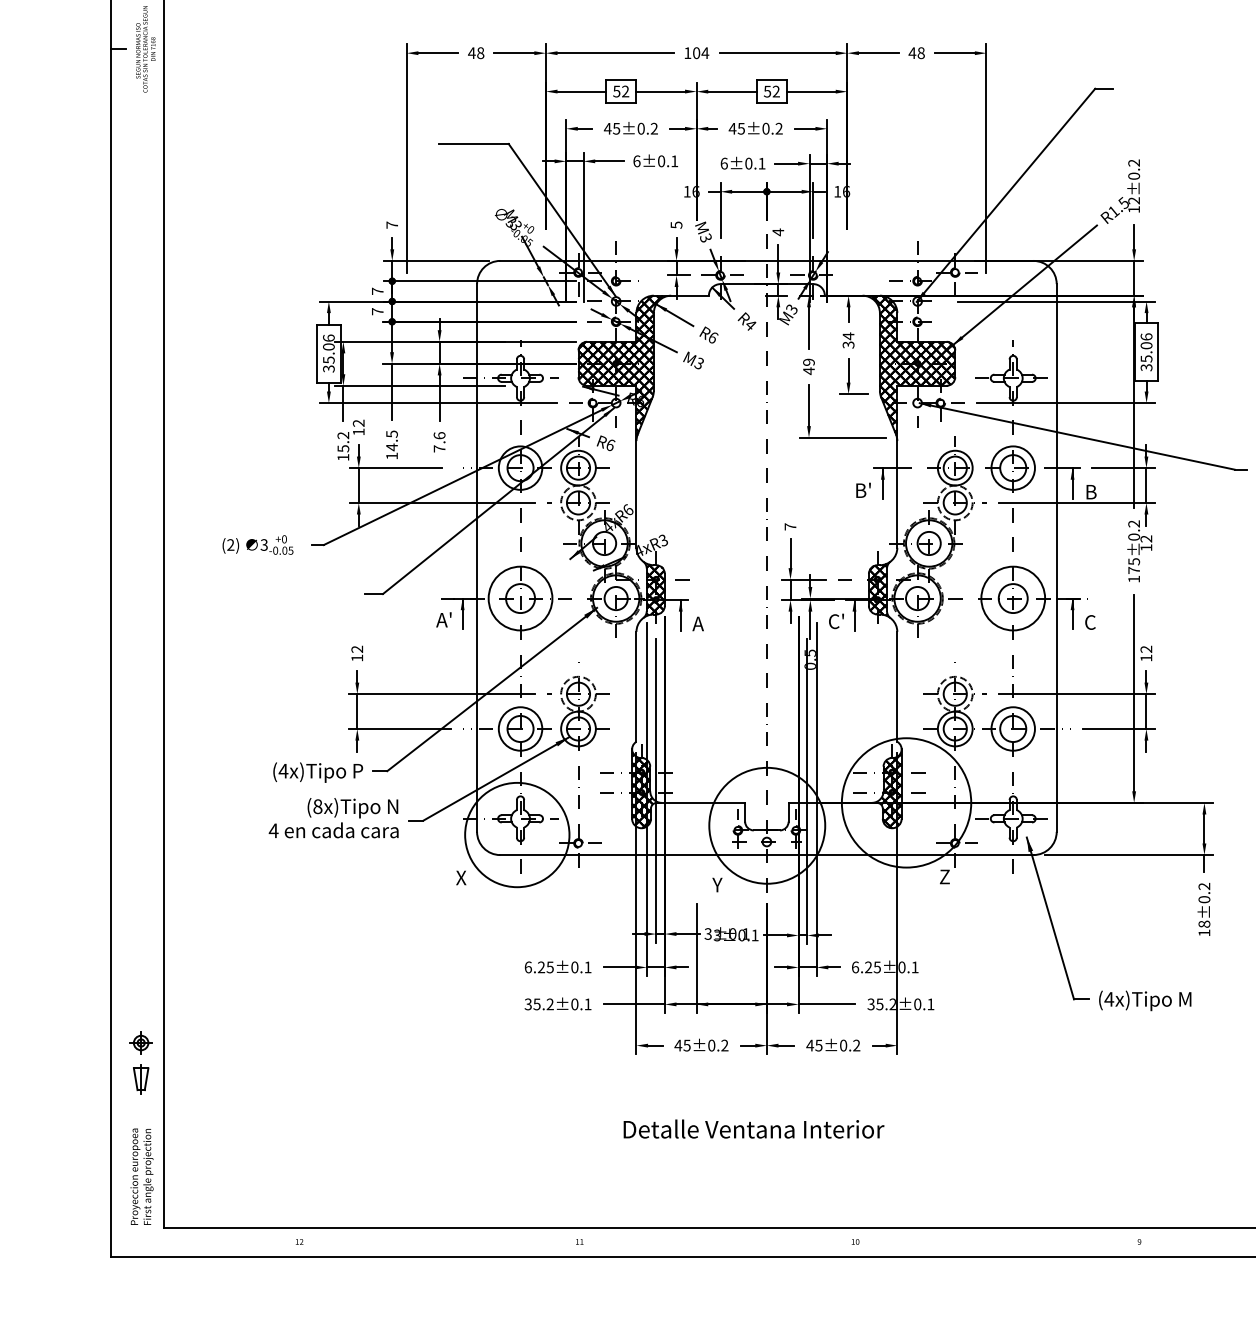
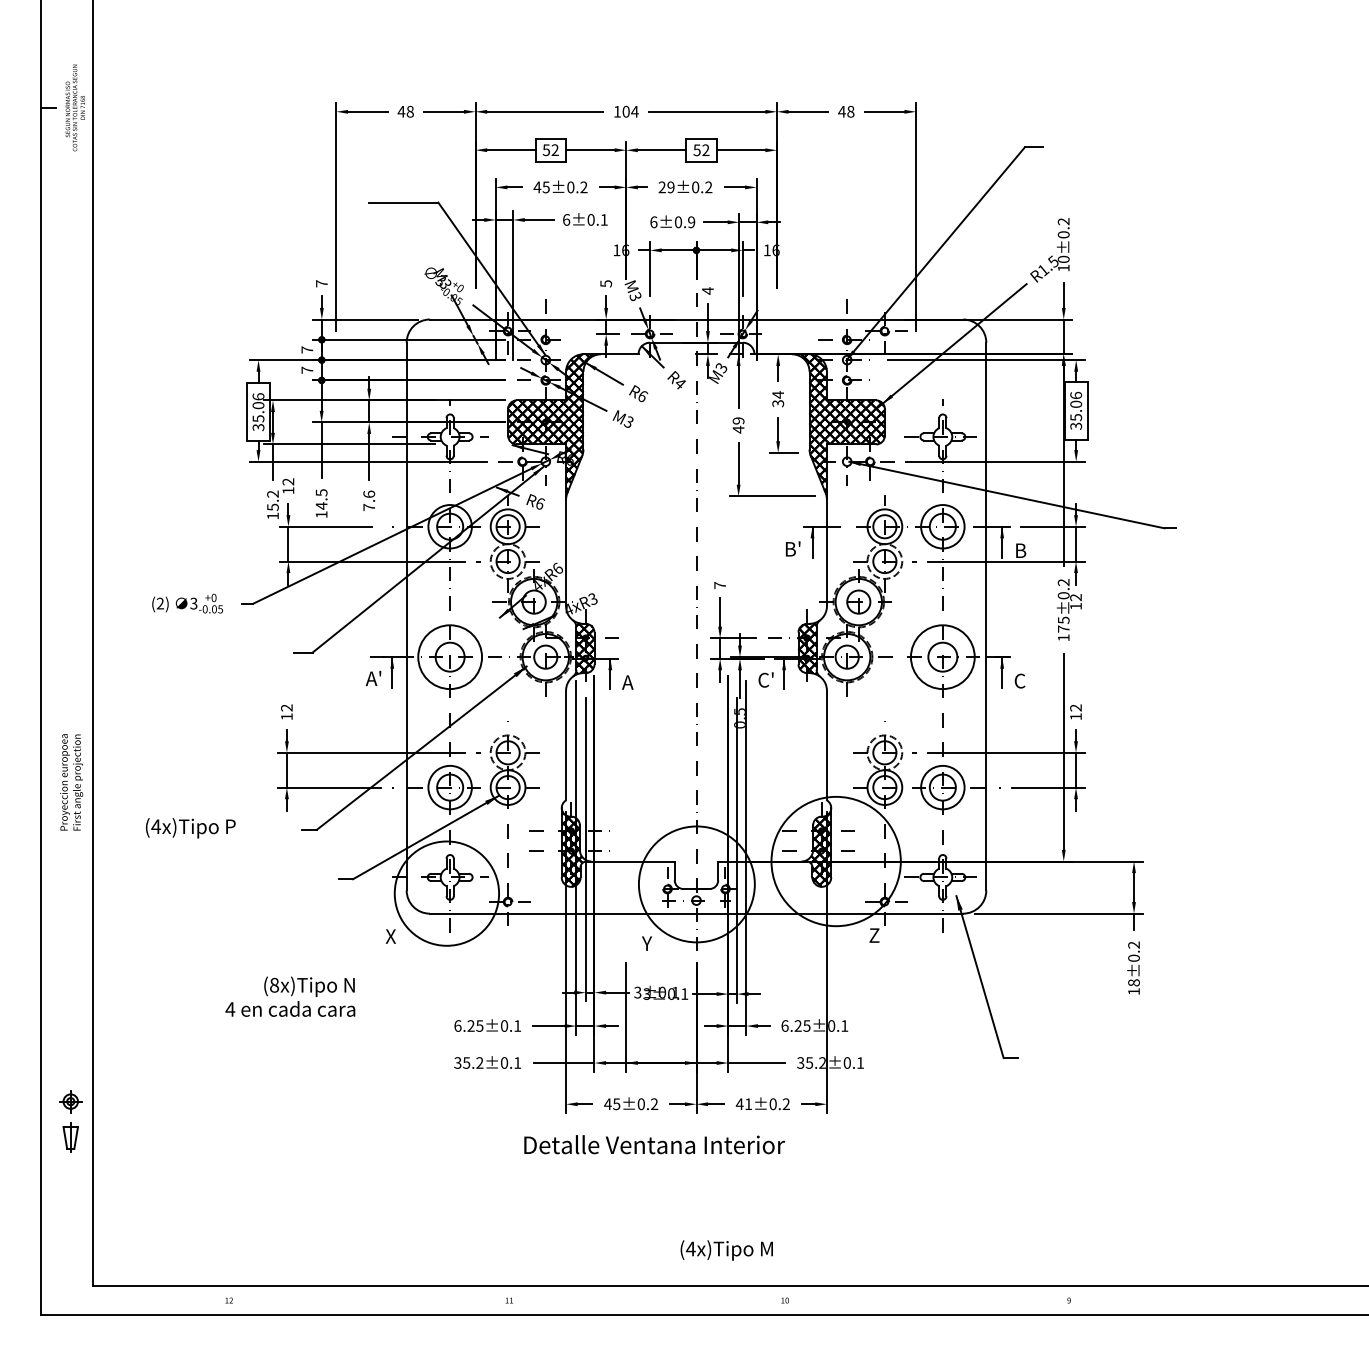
text: (736, 128) -> (666, 187), 45±0.2 -> 29±0.2
text: (761, 163) -> (691, 222), 6±0.1 -> 6±0.9
text: (1133, 199) -> (1063, 258), 12±0.2 -> 10±0.2
text: (317, 772) -> (190, 828), moved
text: (333, 817) -> (290, 996), moved
text: (1144, 1000) -> (726, 1250), moved
text: (818, 1045) -> (748, 1104), 45±0.2 -> 41±0.2
text: (753, 1128) -> (654, 1144), moved
text: (141, 1176) -> (71, 782), moved

